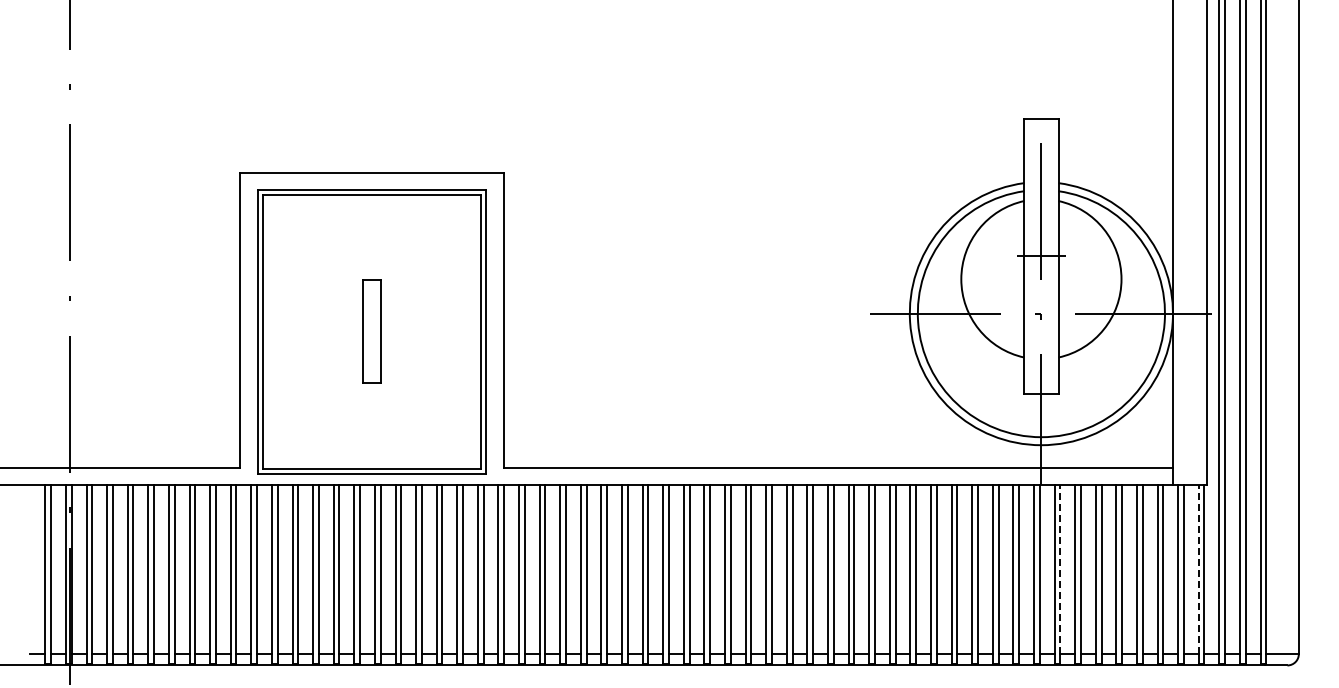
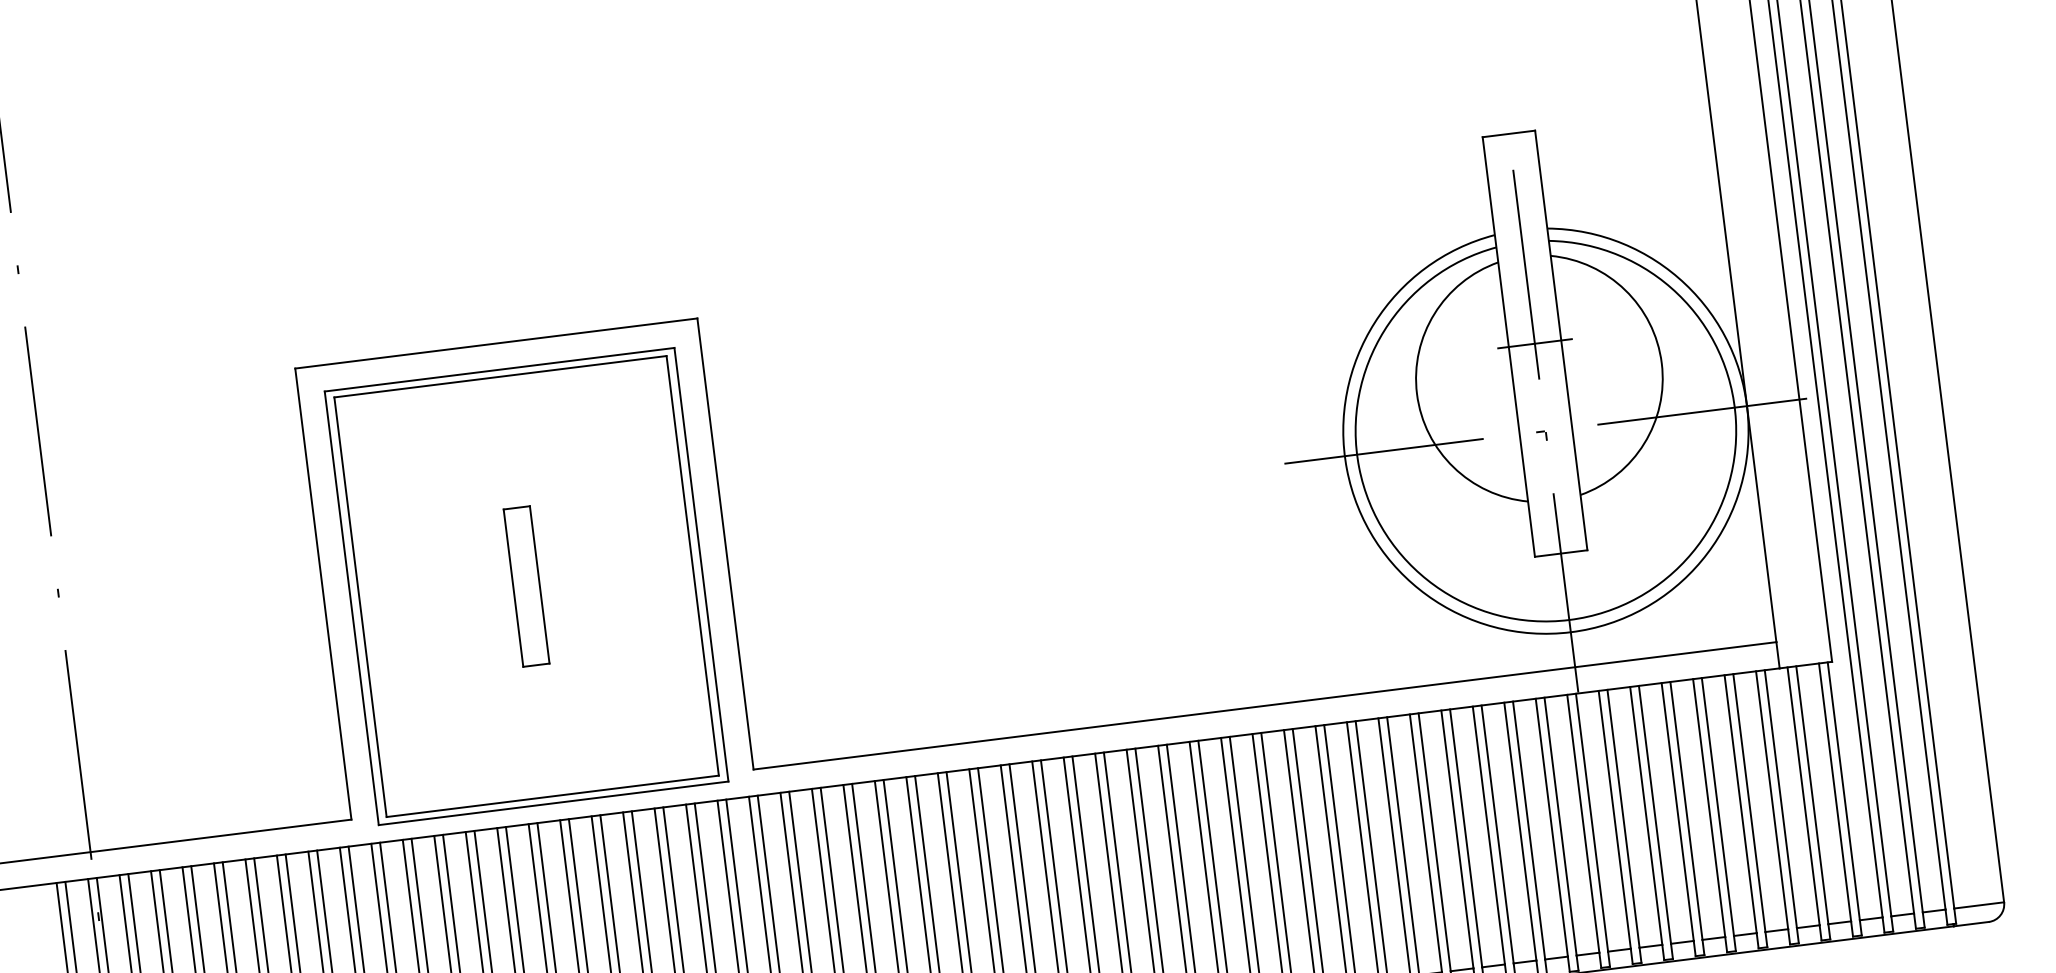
line: (1060, 569) -> (1623, 818), dashed -> solid
line: (1198, 569) -> (1834, 792), dashed -> solid

